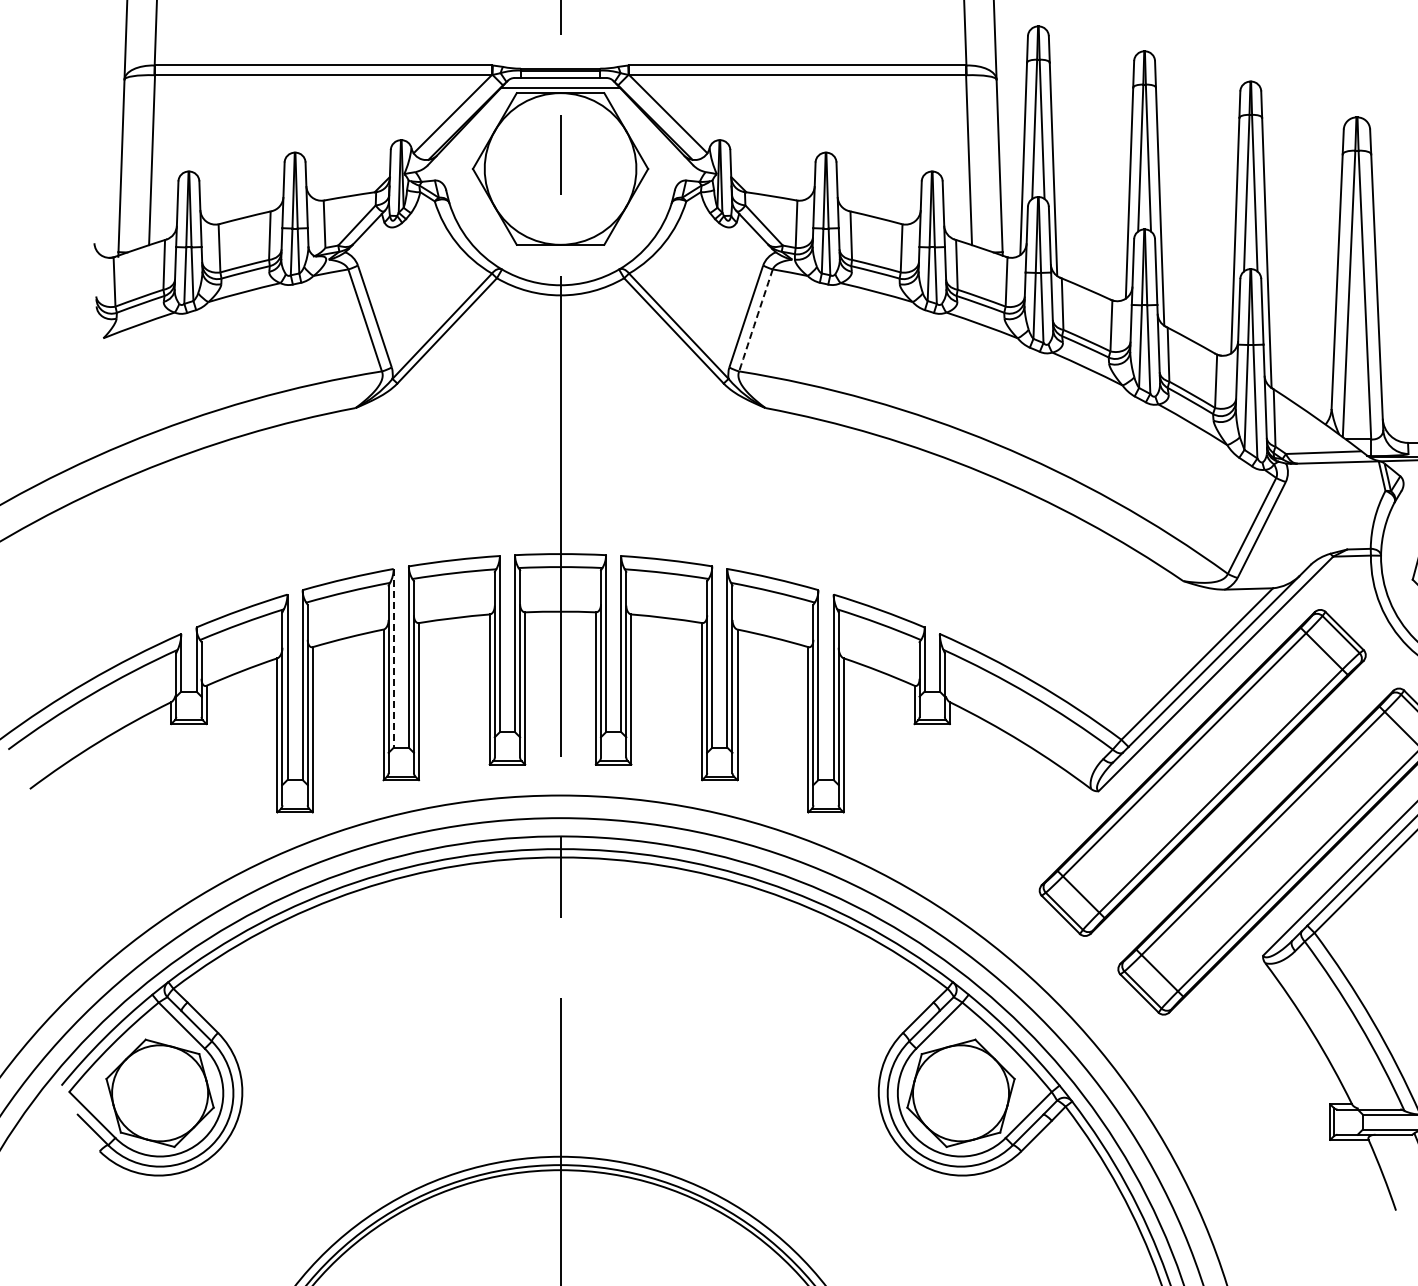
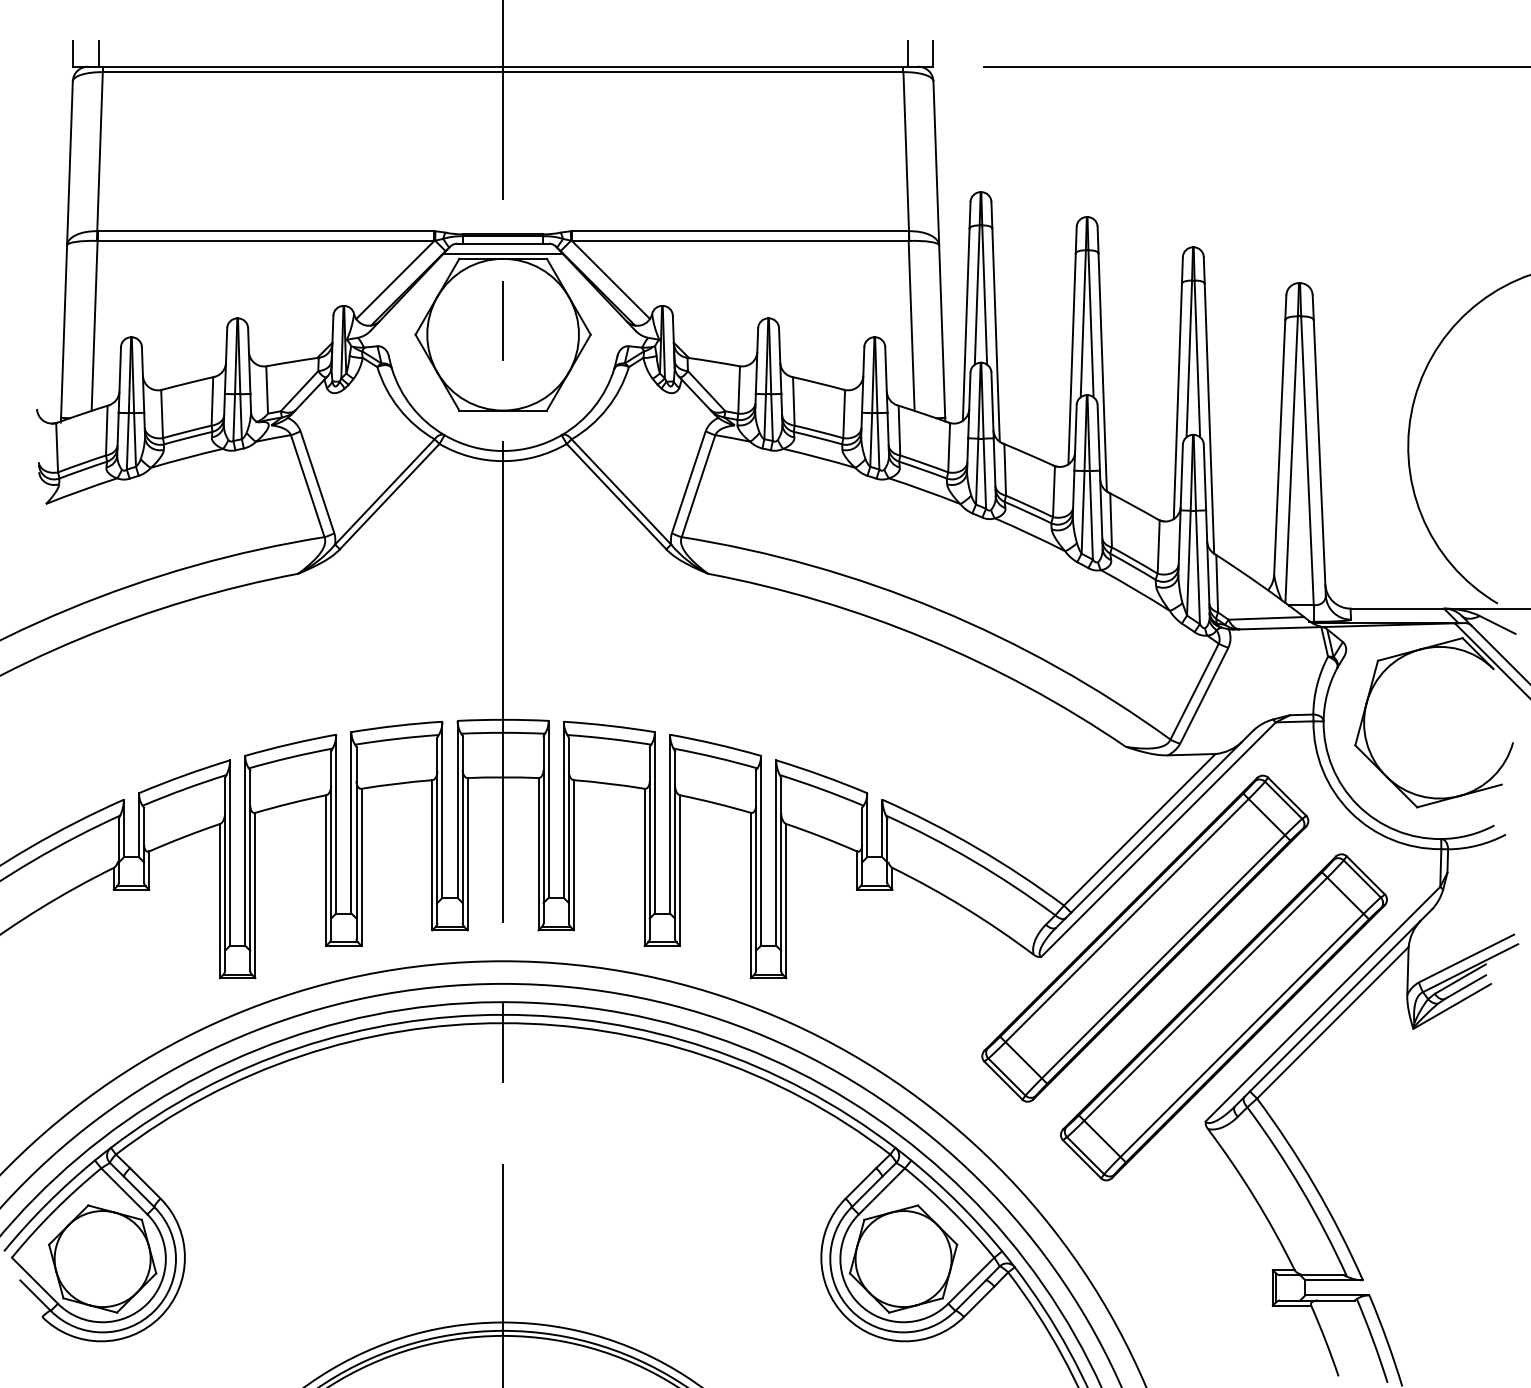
arc: (755, 320) -> (698, 486), dashed -> solid
line: (393, 658) -> (336, 824), dashed -> solid

